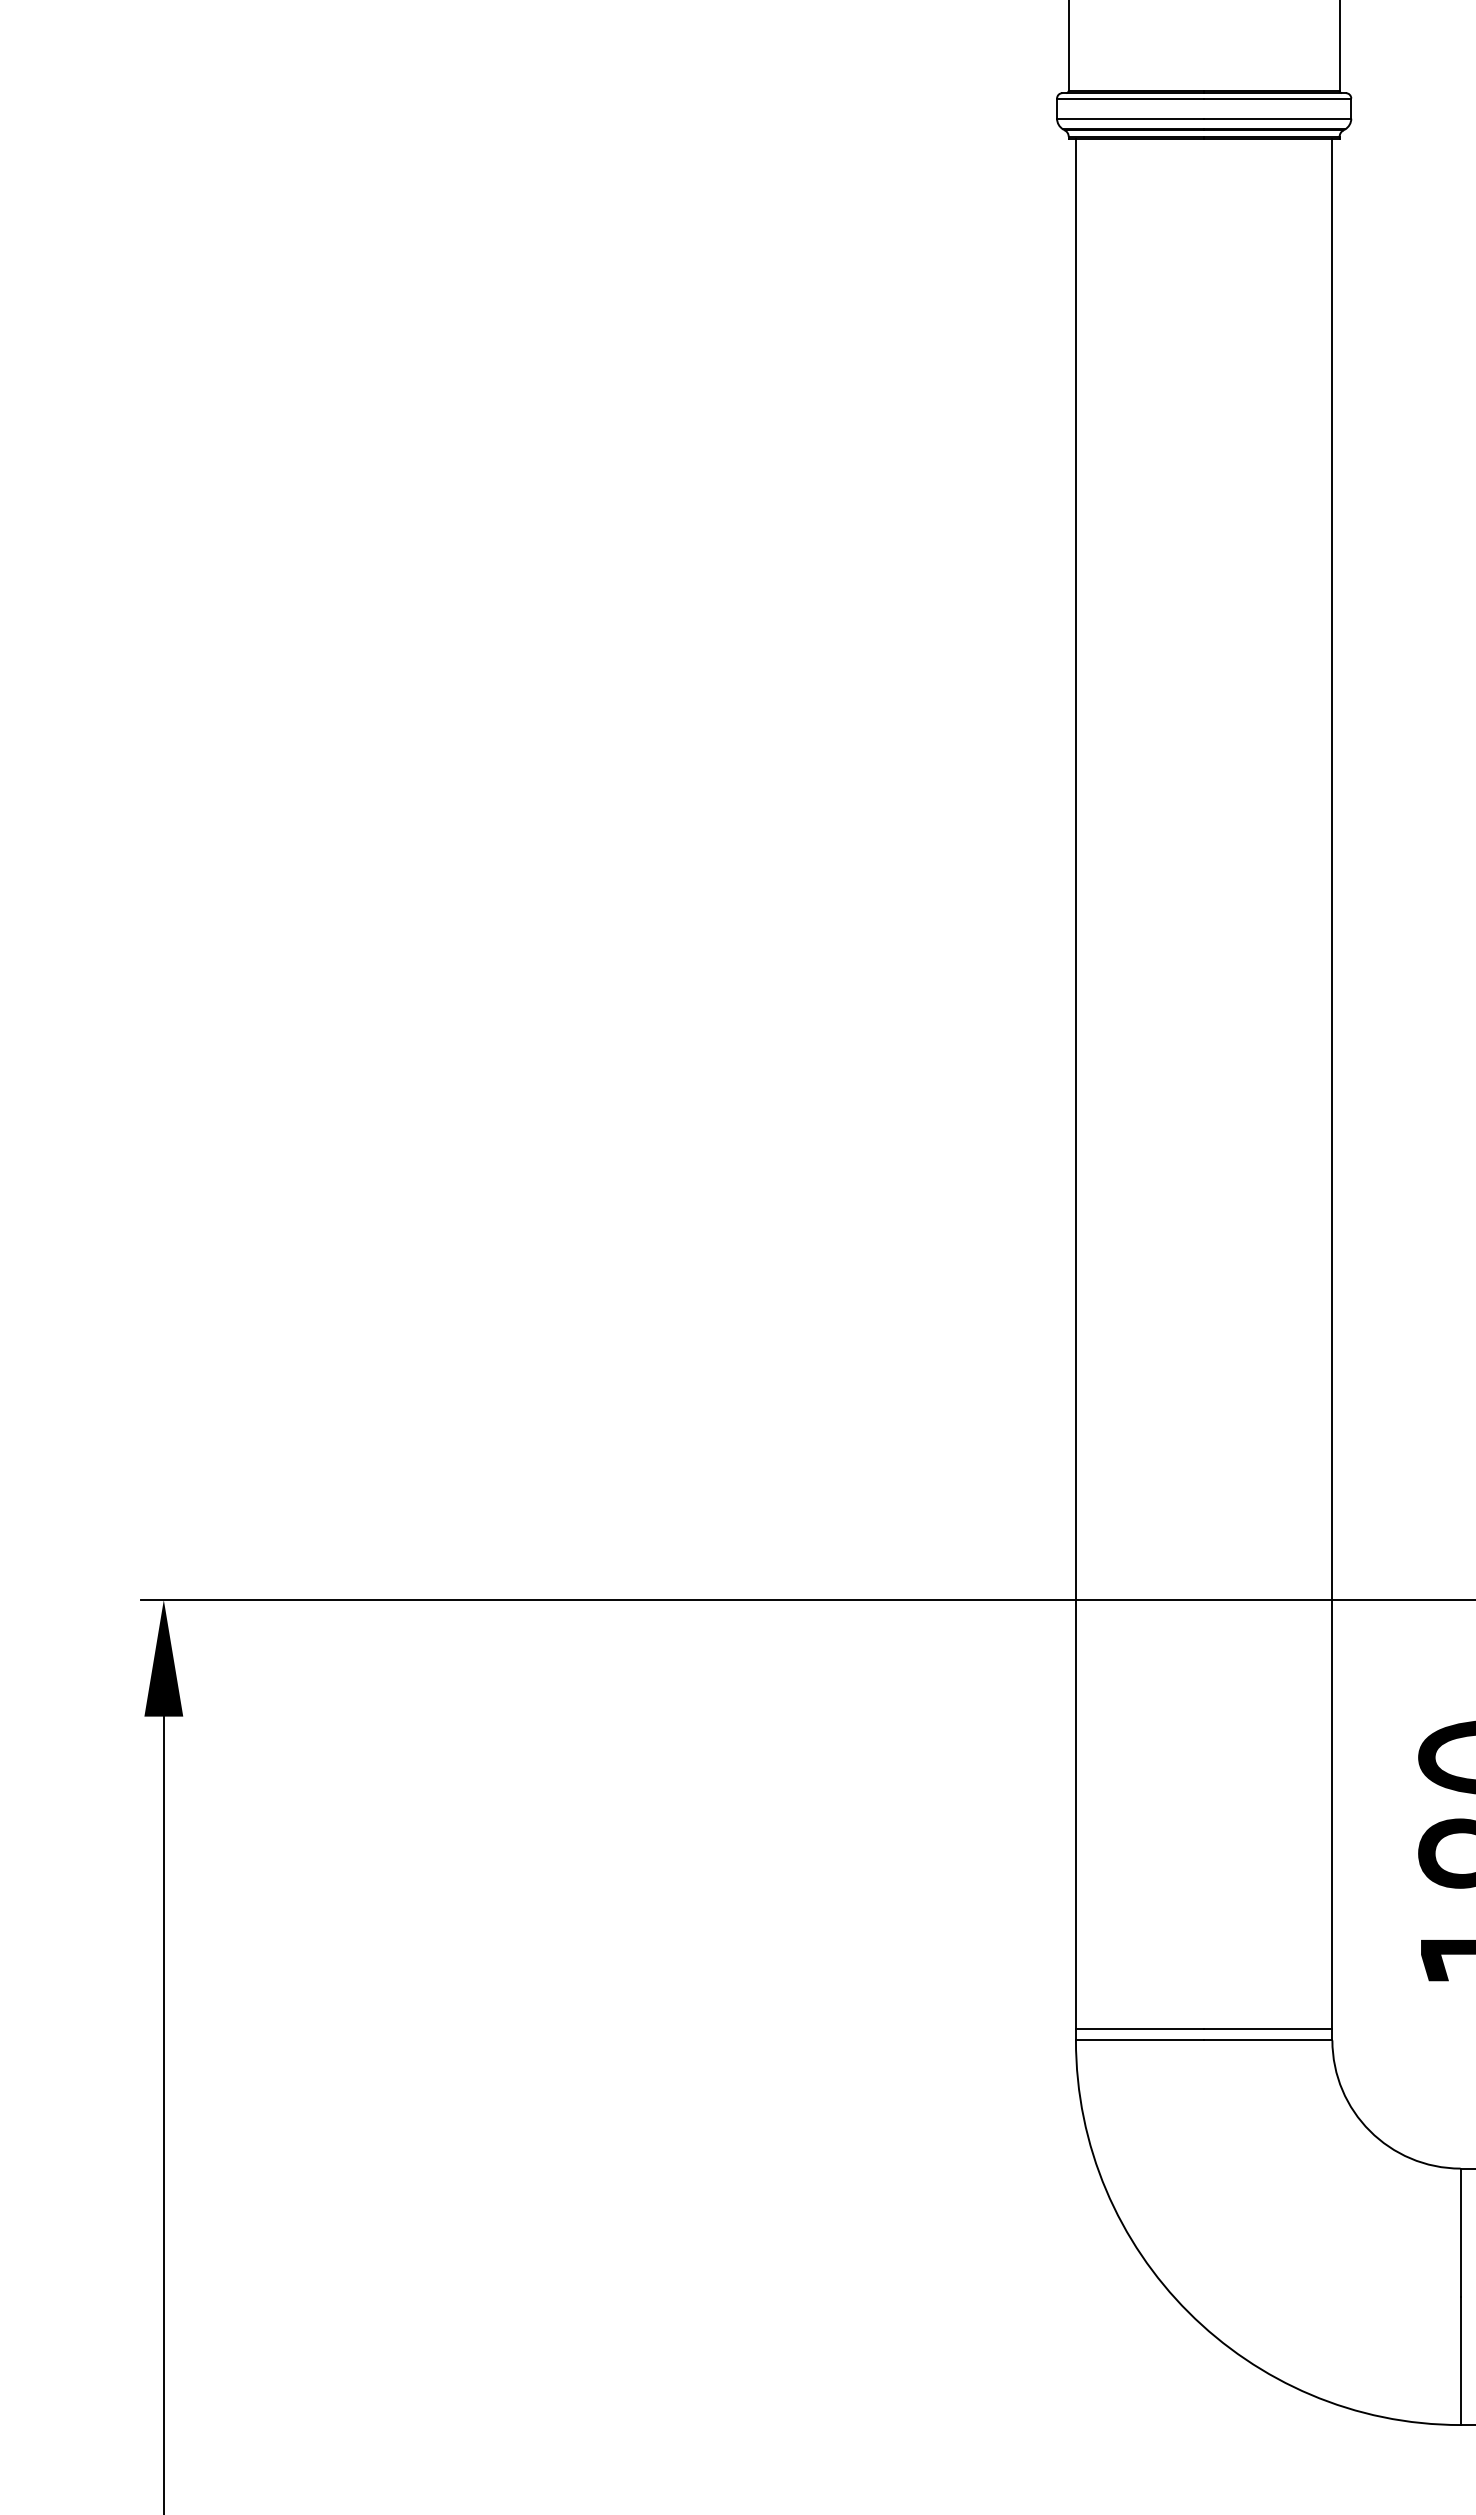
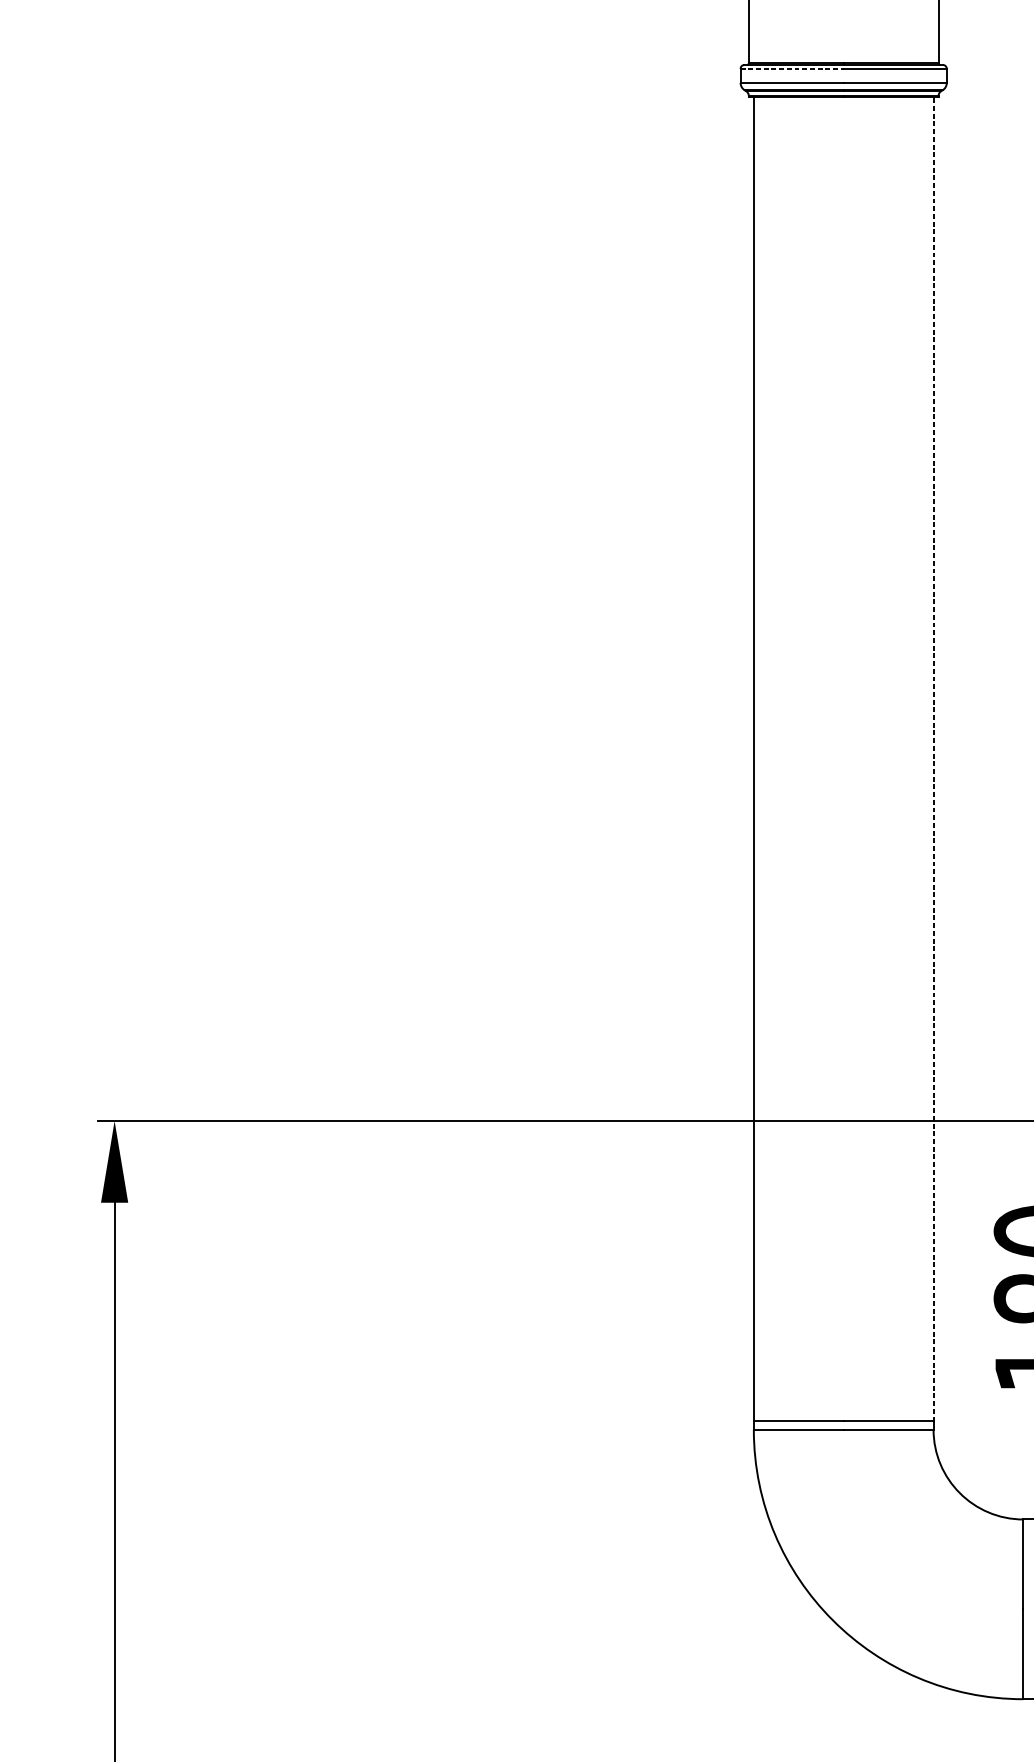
line: (1130, 98) -> (792, 68), solid -> dashed
line: (1332, 1084) -> (933, 759), solid -> dashed

